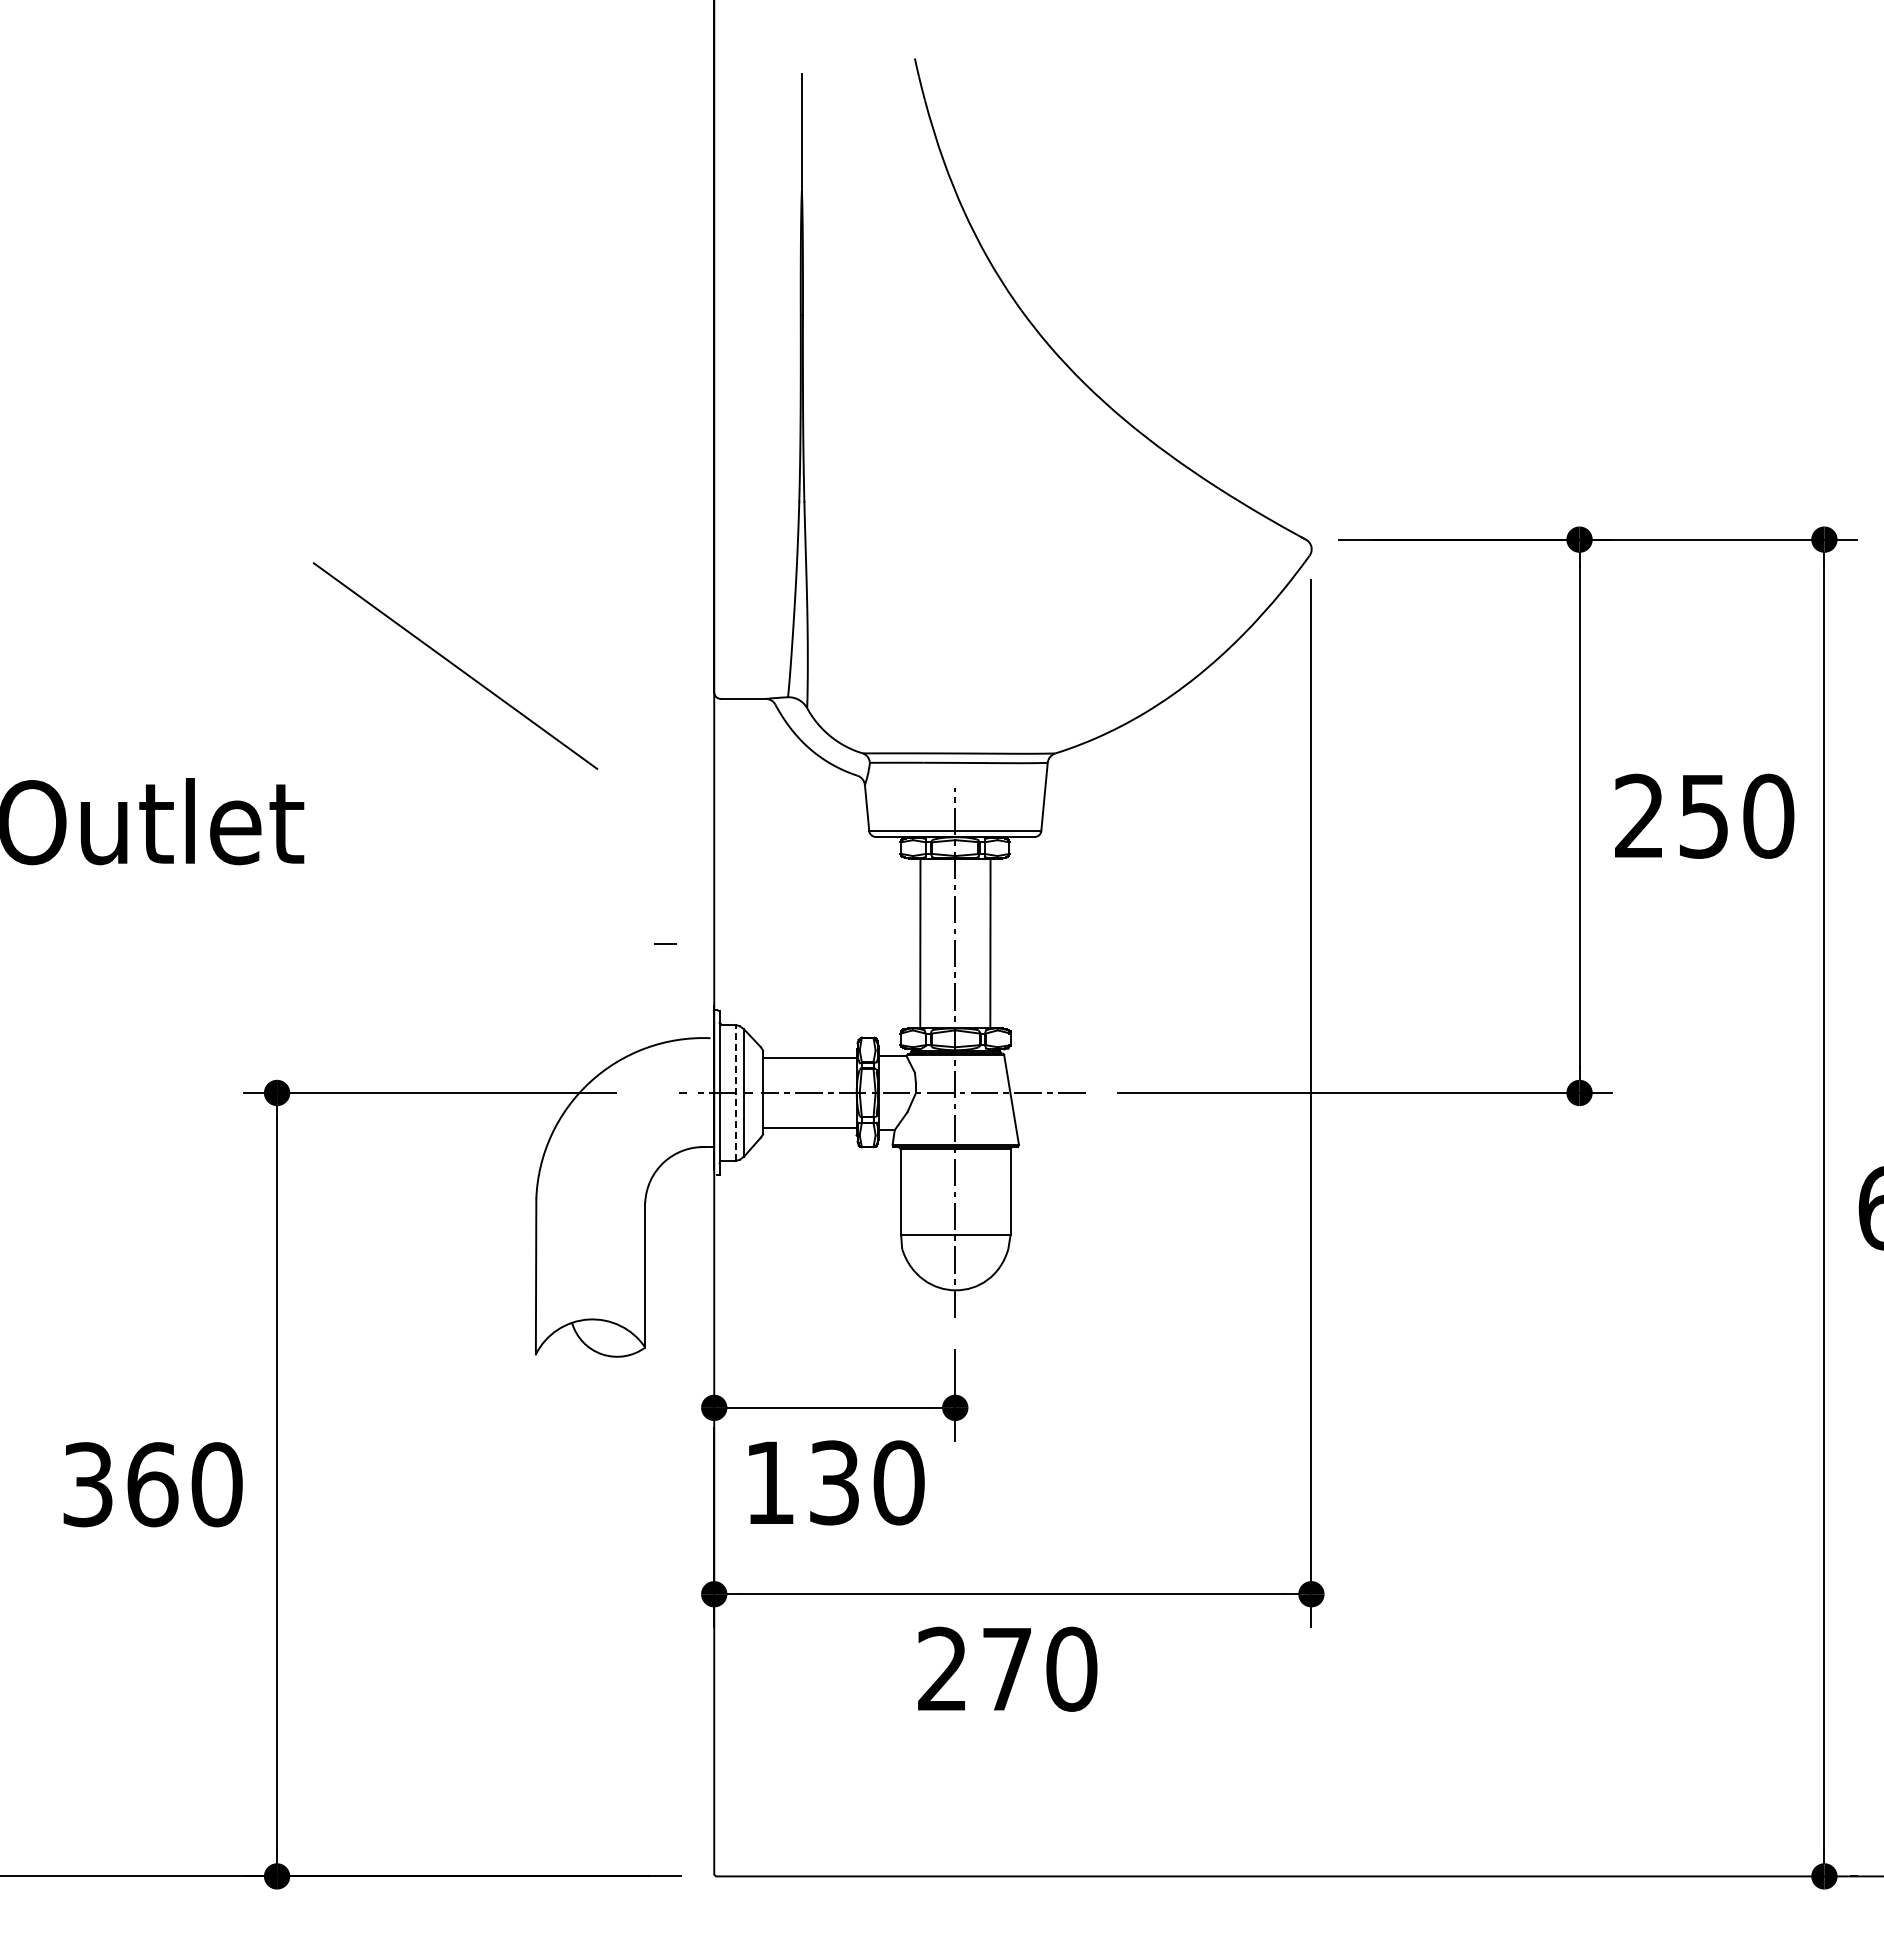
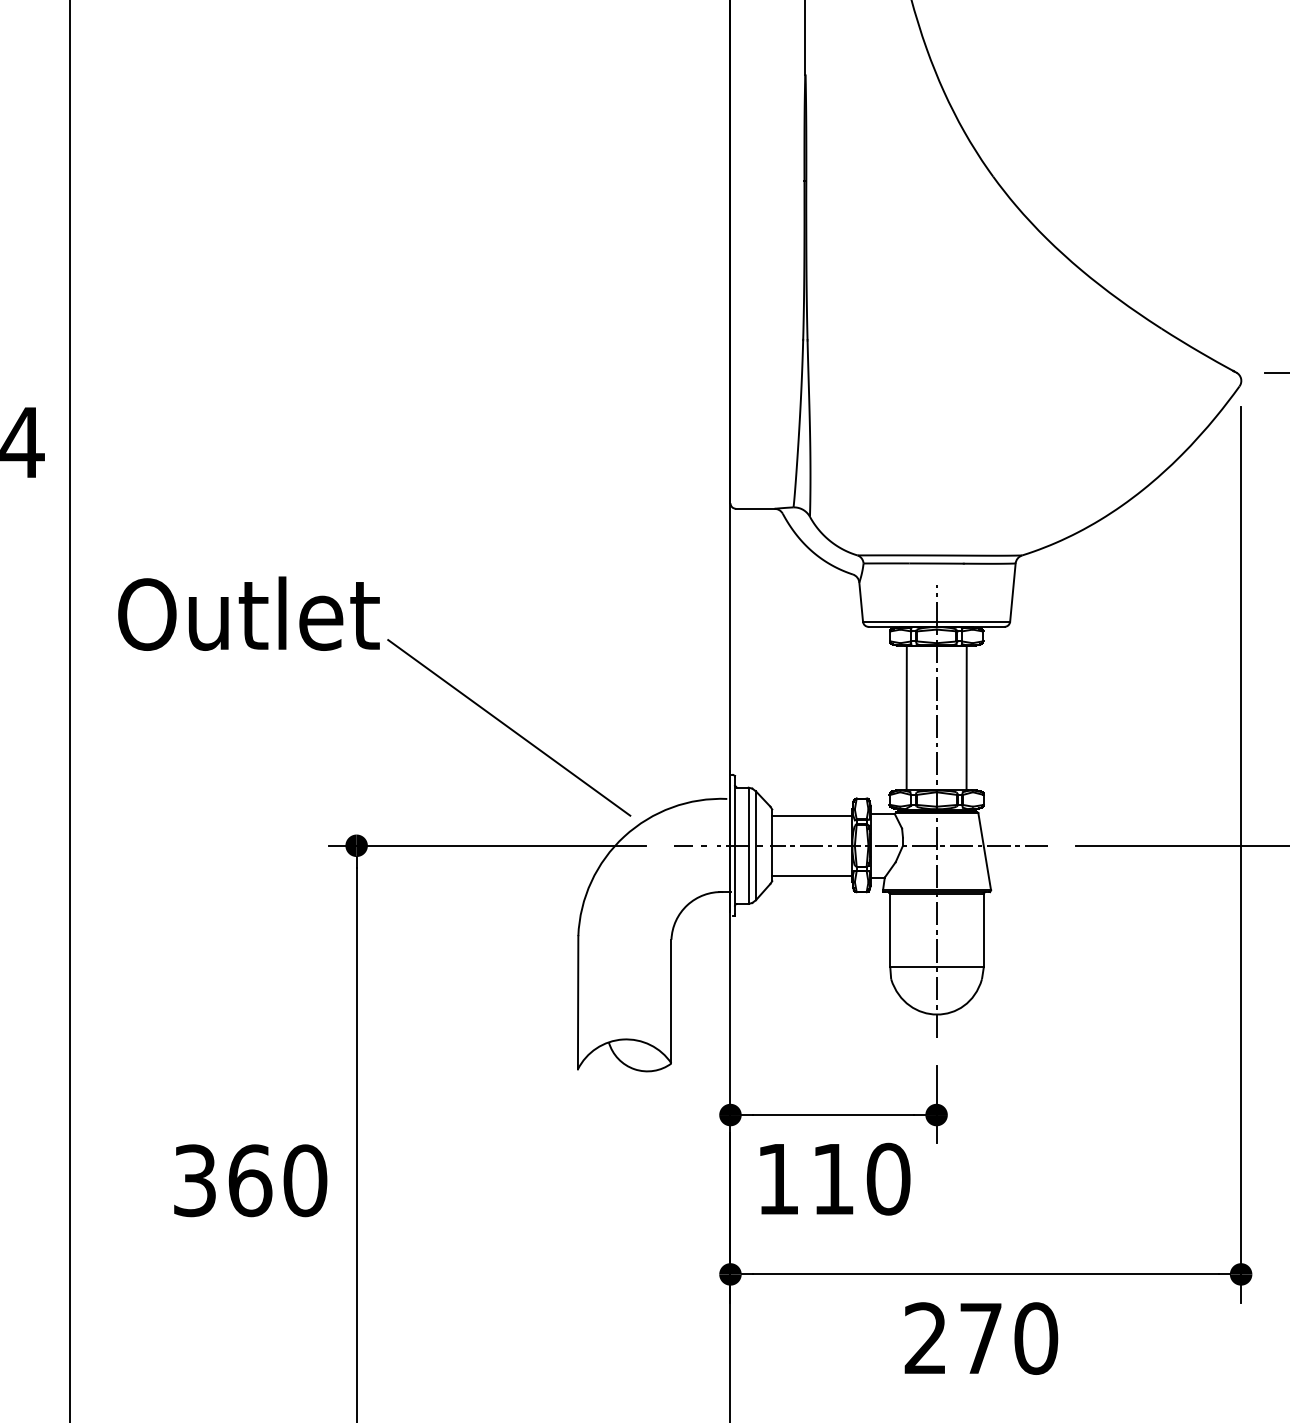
line: (455, 665) -> (509, 727), moved
line: (665, 943) -> (683, 845), moved
line: (735, 1093) -> (748, 846), dashed -> solid
text: (834, 1482) -> (833, 1178), 130 -> 110

